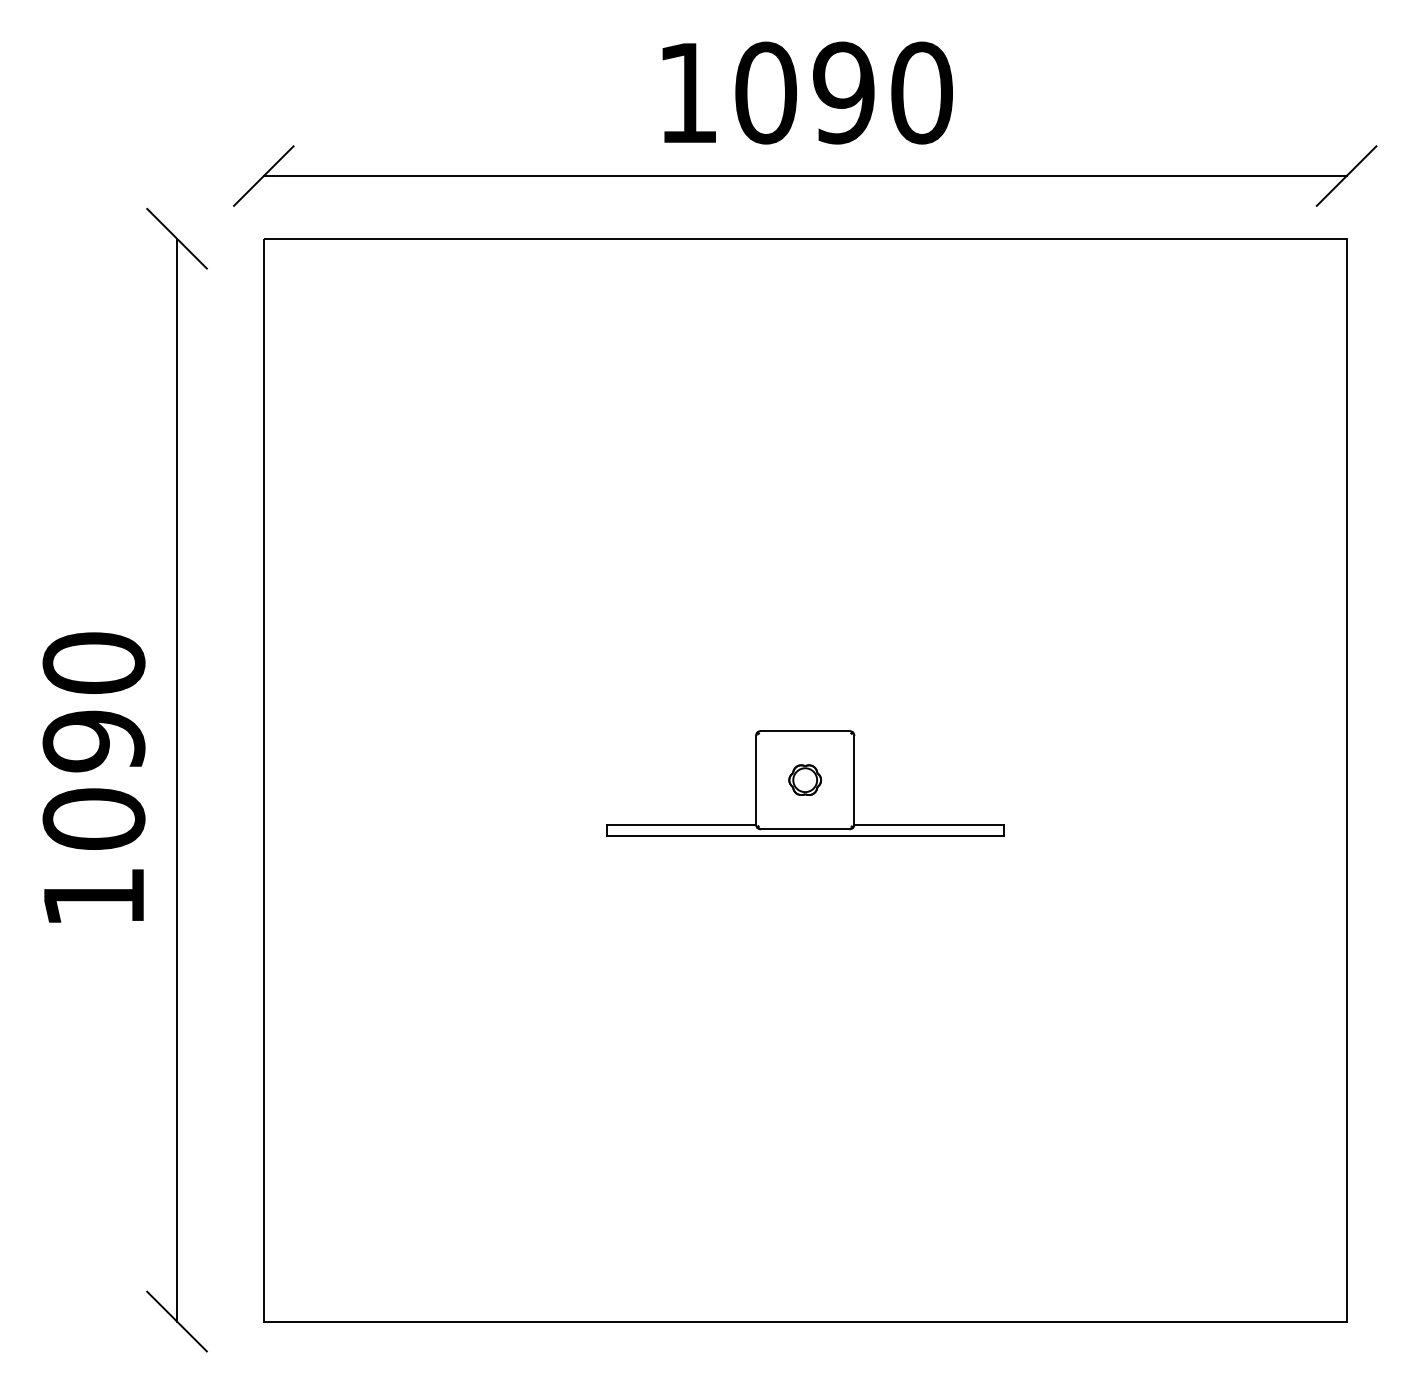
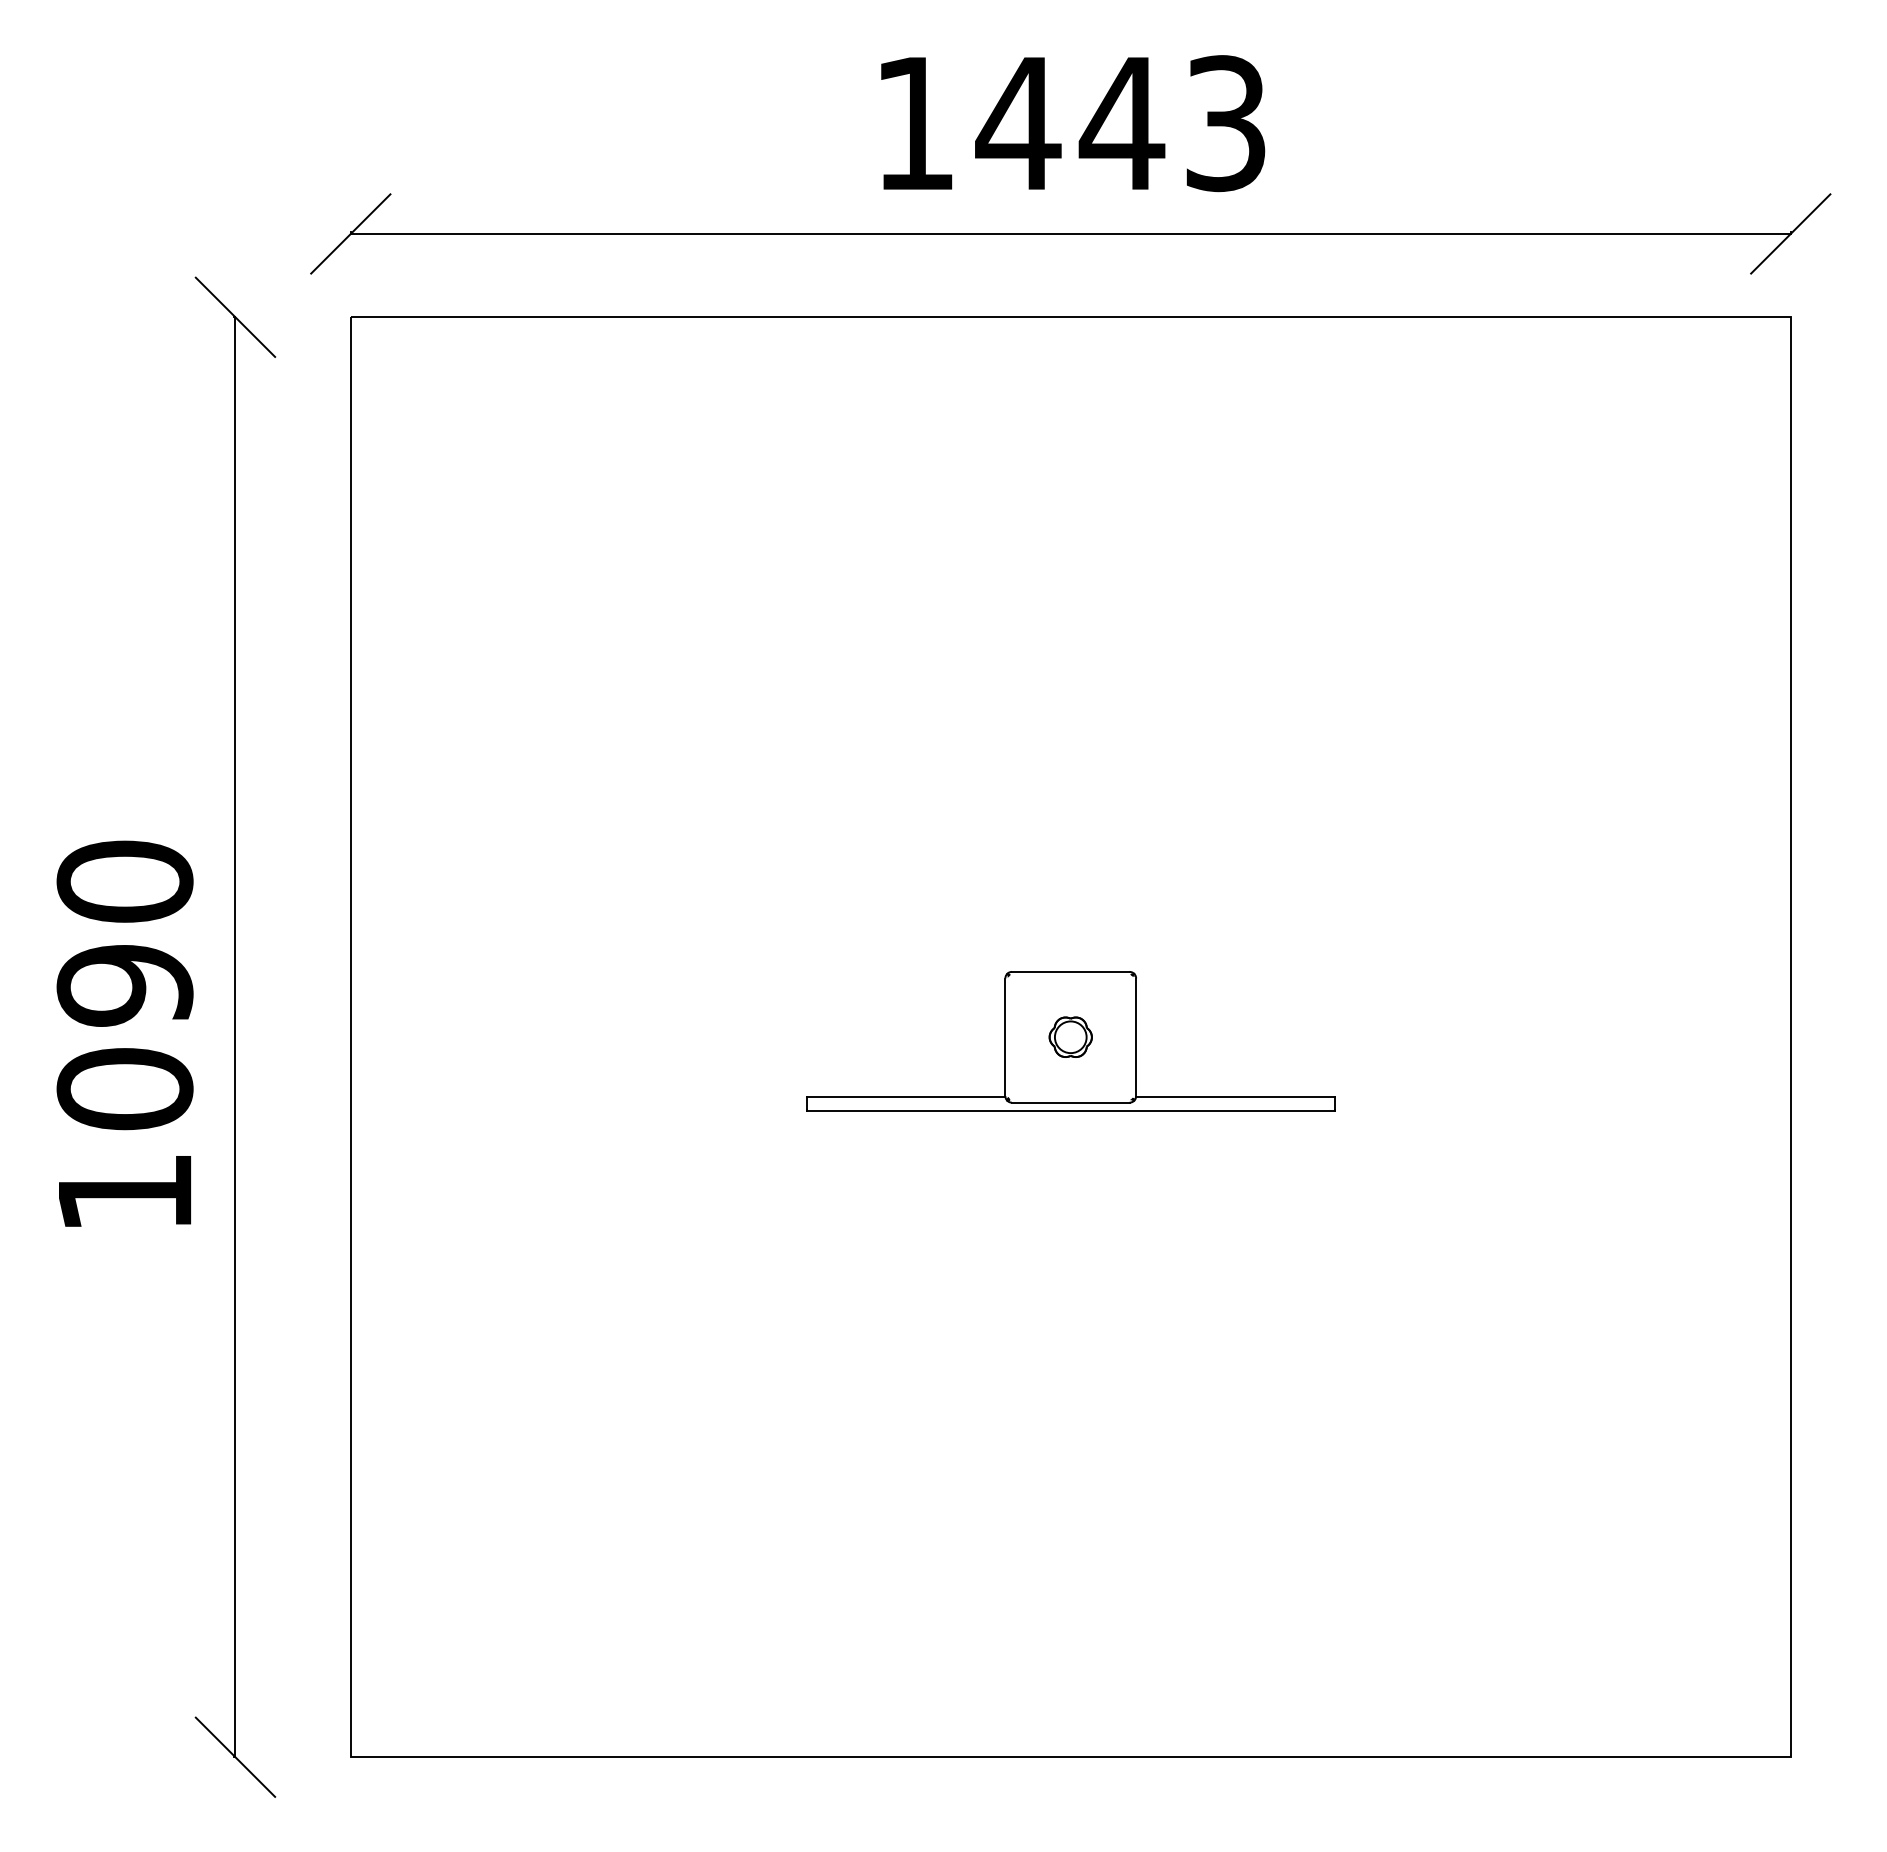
text: (842, 92) -> (1120, 122), 1090 -> 1443

